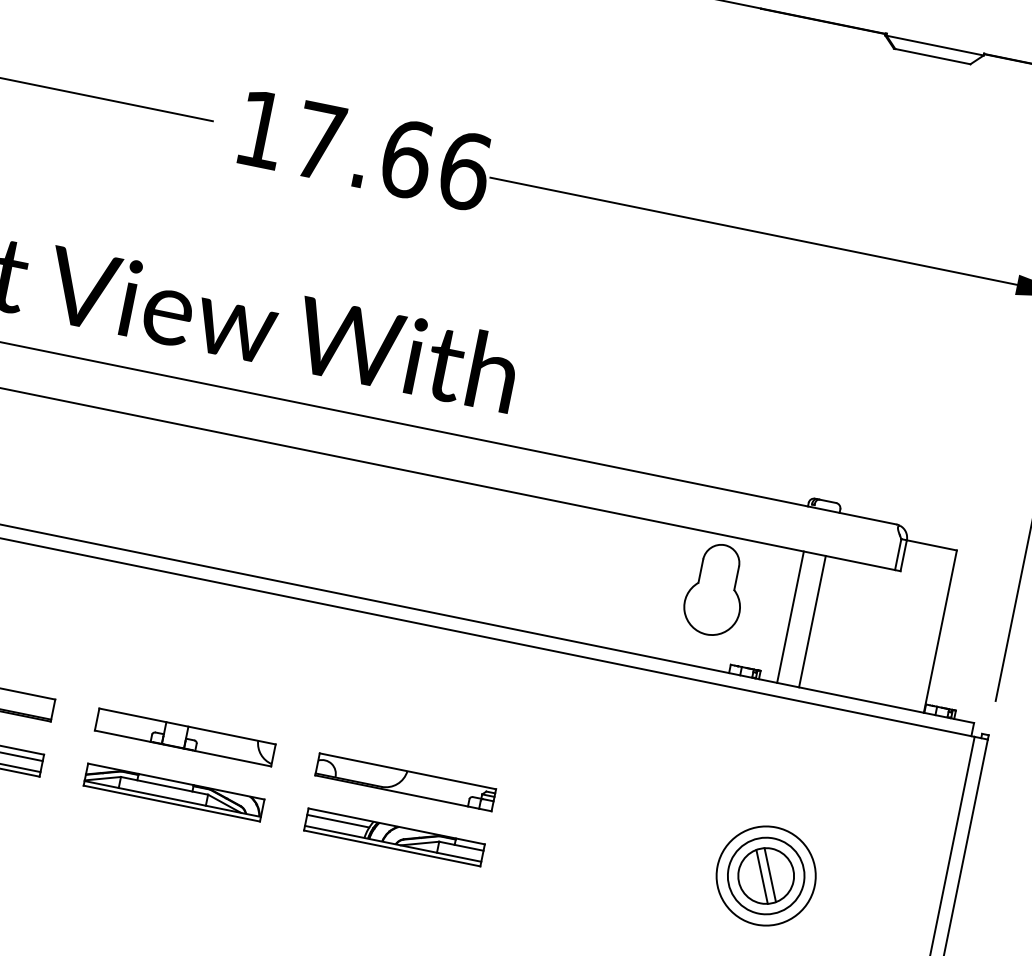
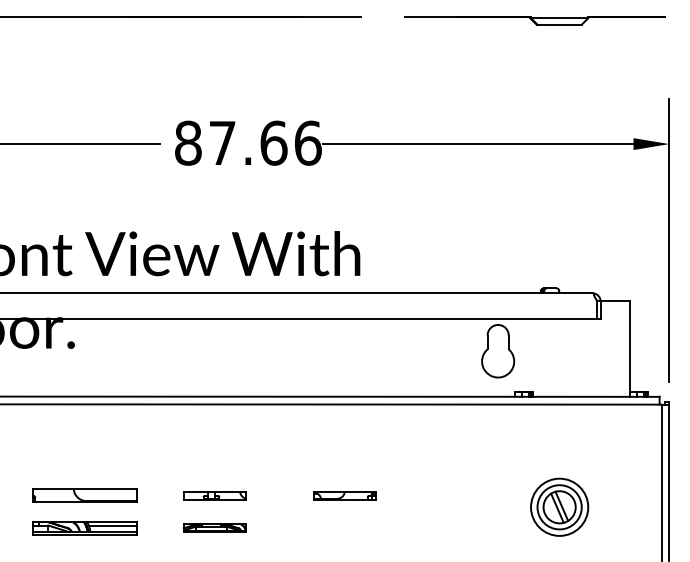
text: (262, 128) -> (188, 142), 17.66 -> 87.66
line: (790, 616) -> (543, 357), removed
line: (812, 620) -> (556, 357), removed
part: (184, 736) -> (214, 495), size x0.6
part: (404, 781) -> (344, 495), size x0.6
part: (172, 792) -> (214, 528), size x0.6
part: (393, 837) -> (344, 528), removed

